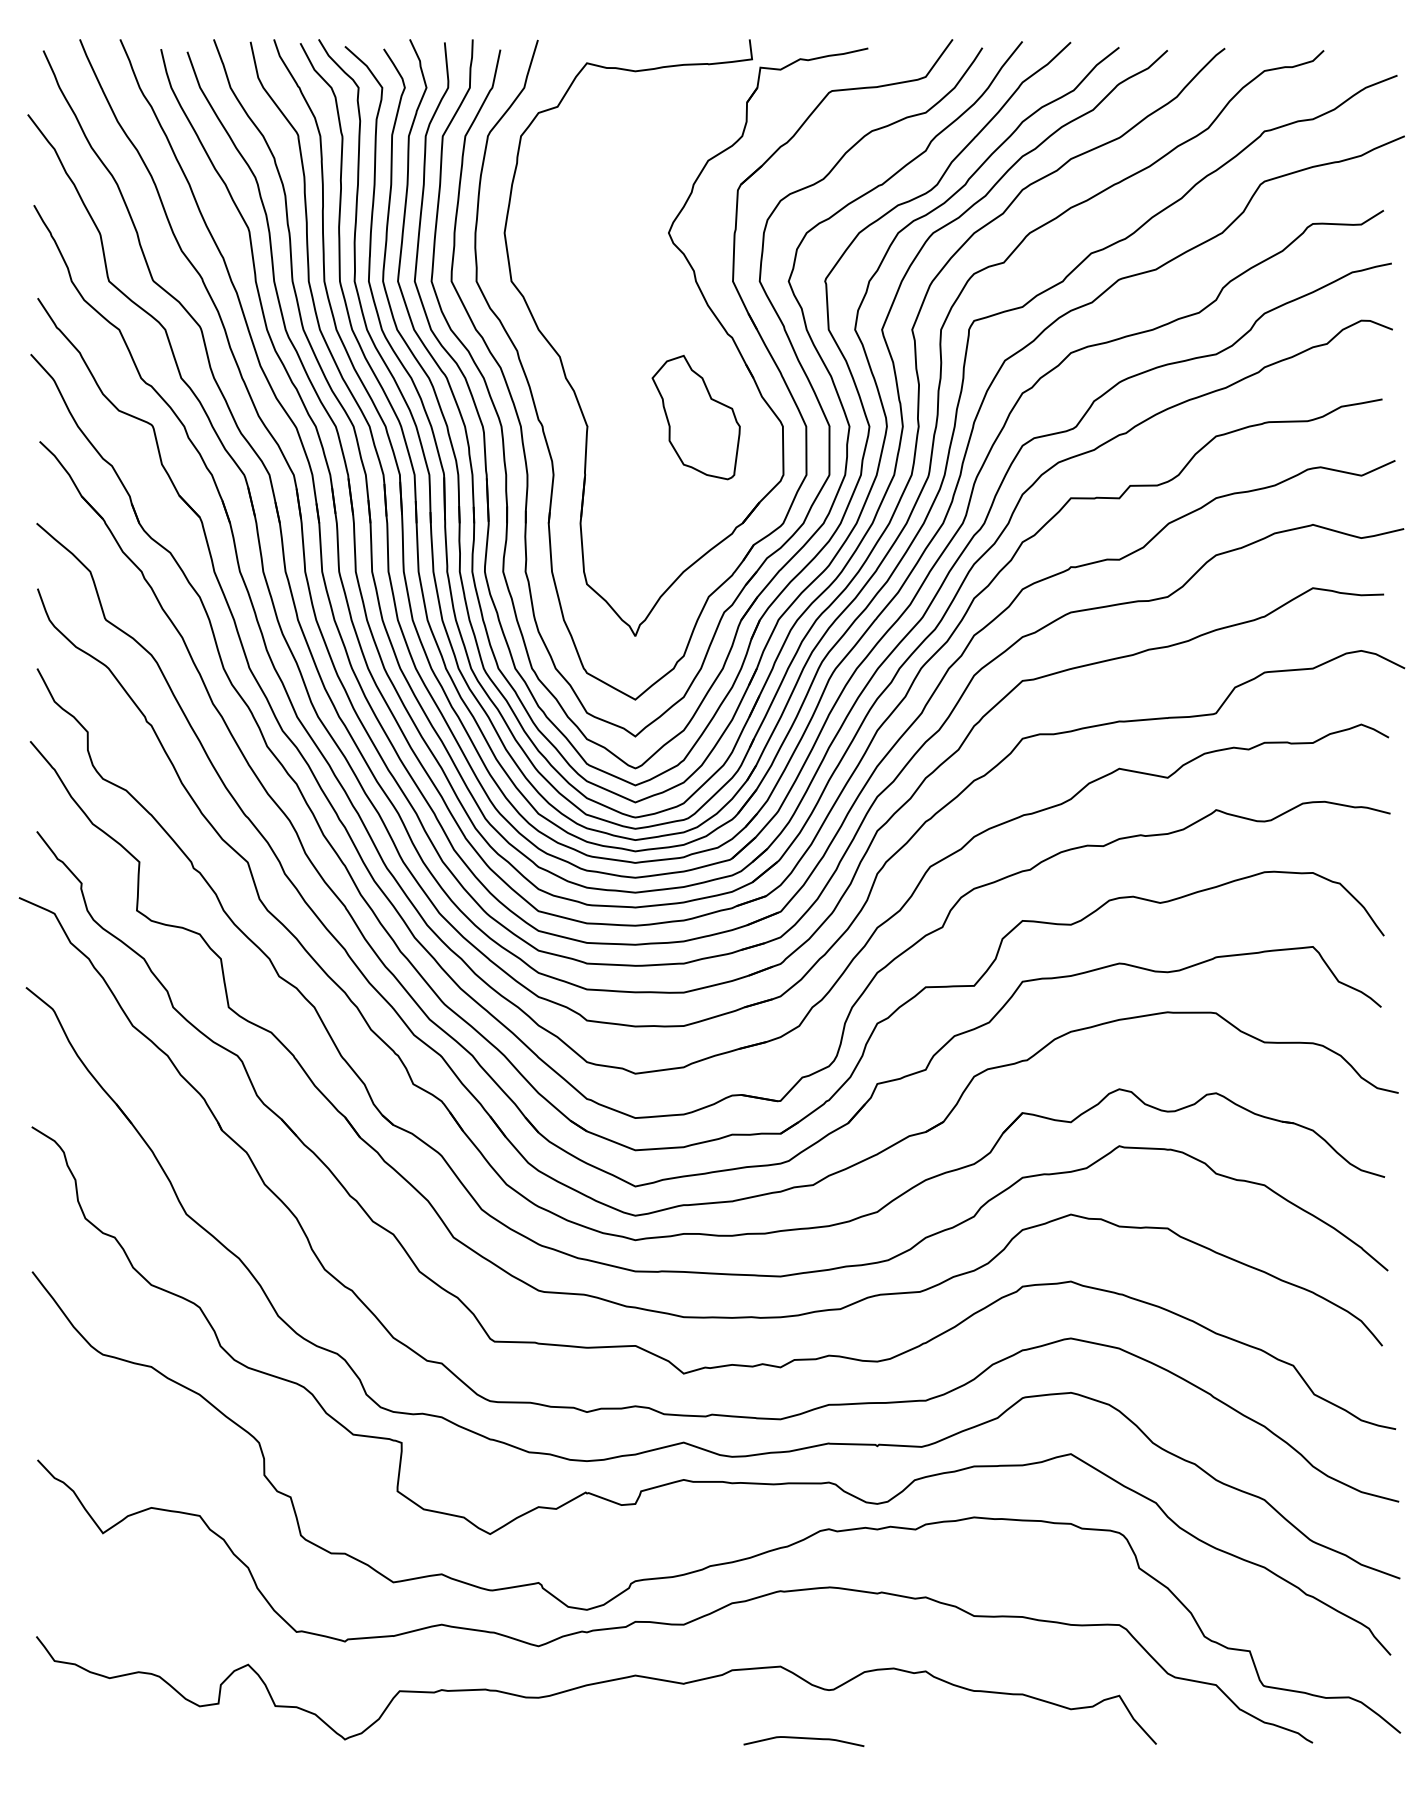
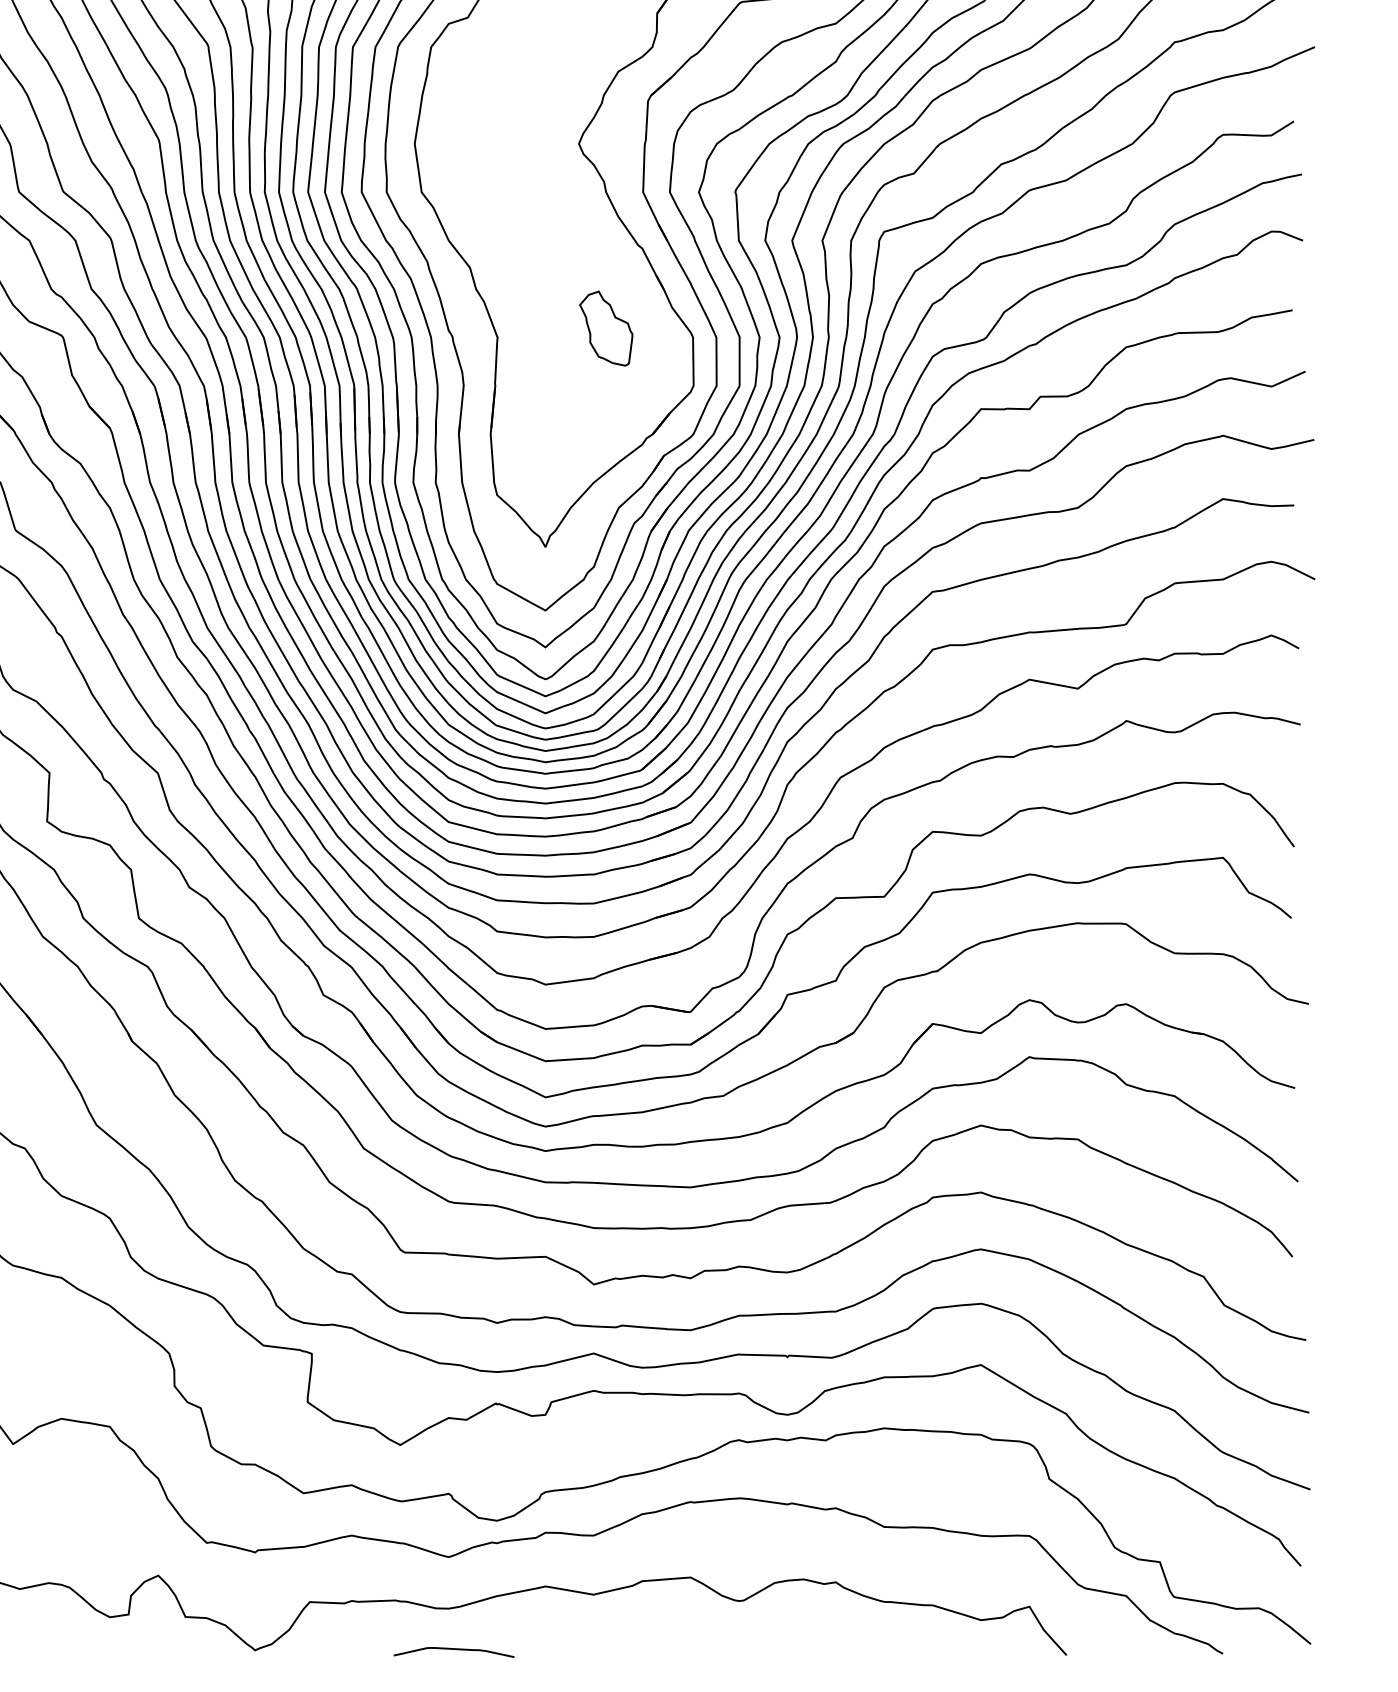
part: (695, 417) -> (605, 328), size x0.6
curve: (804, 1739) -> (454, 1650), moved

